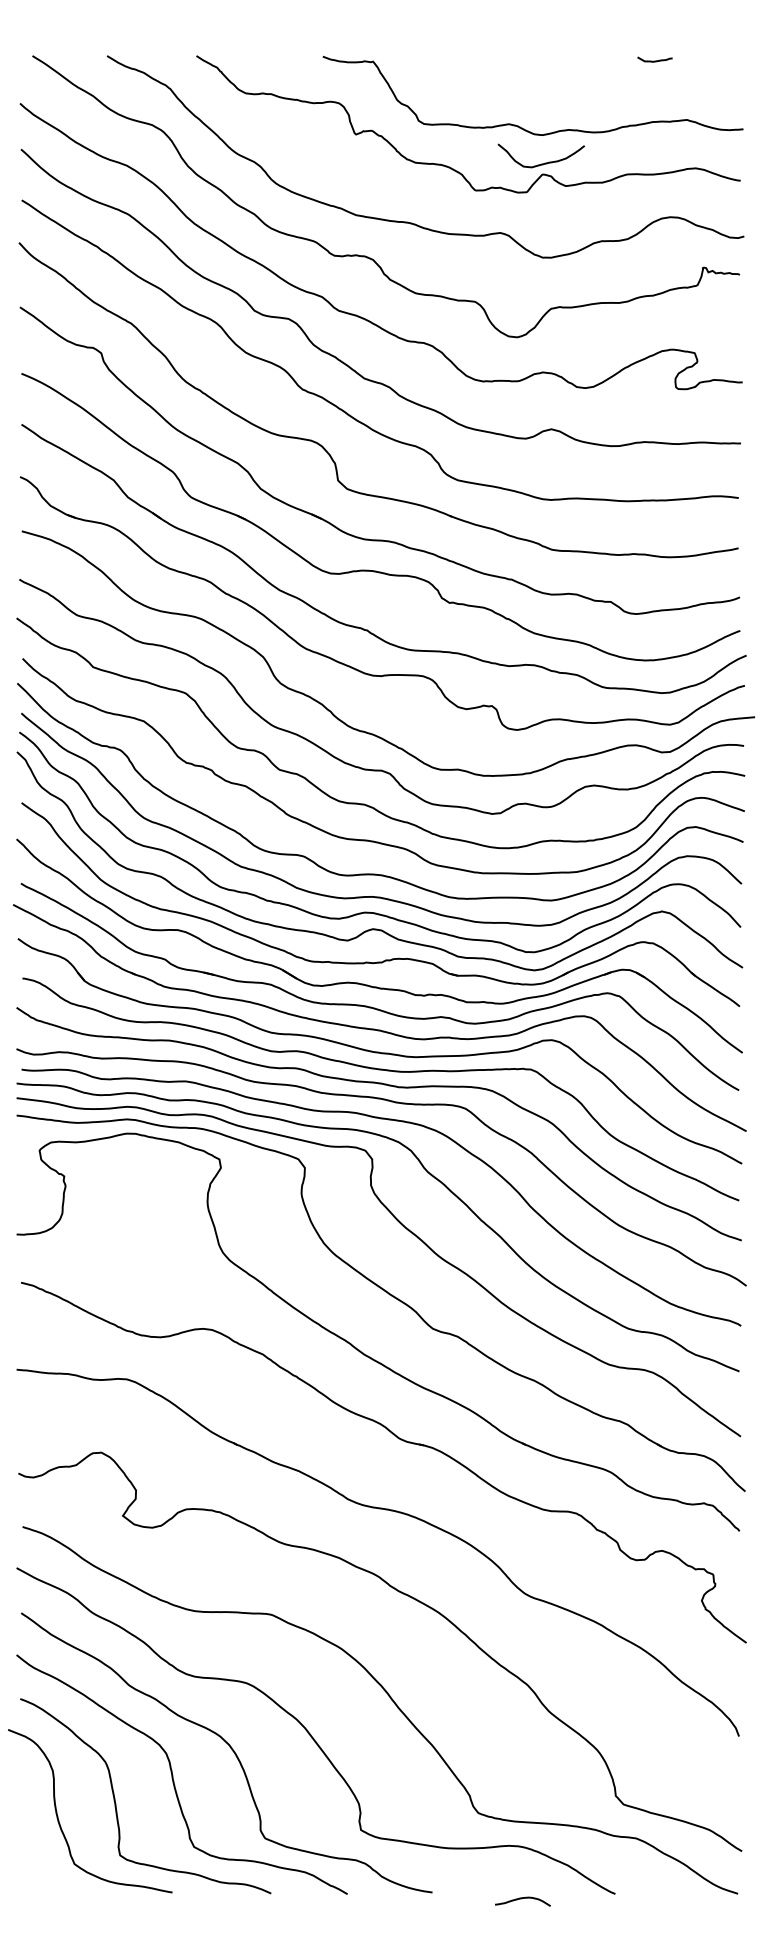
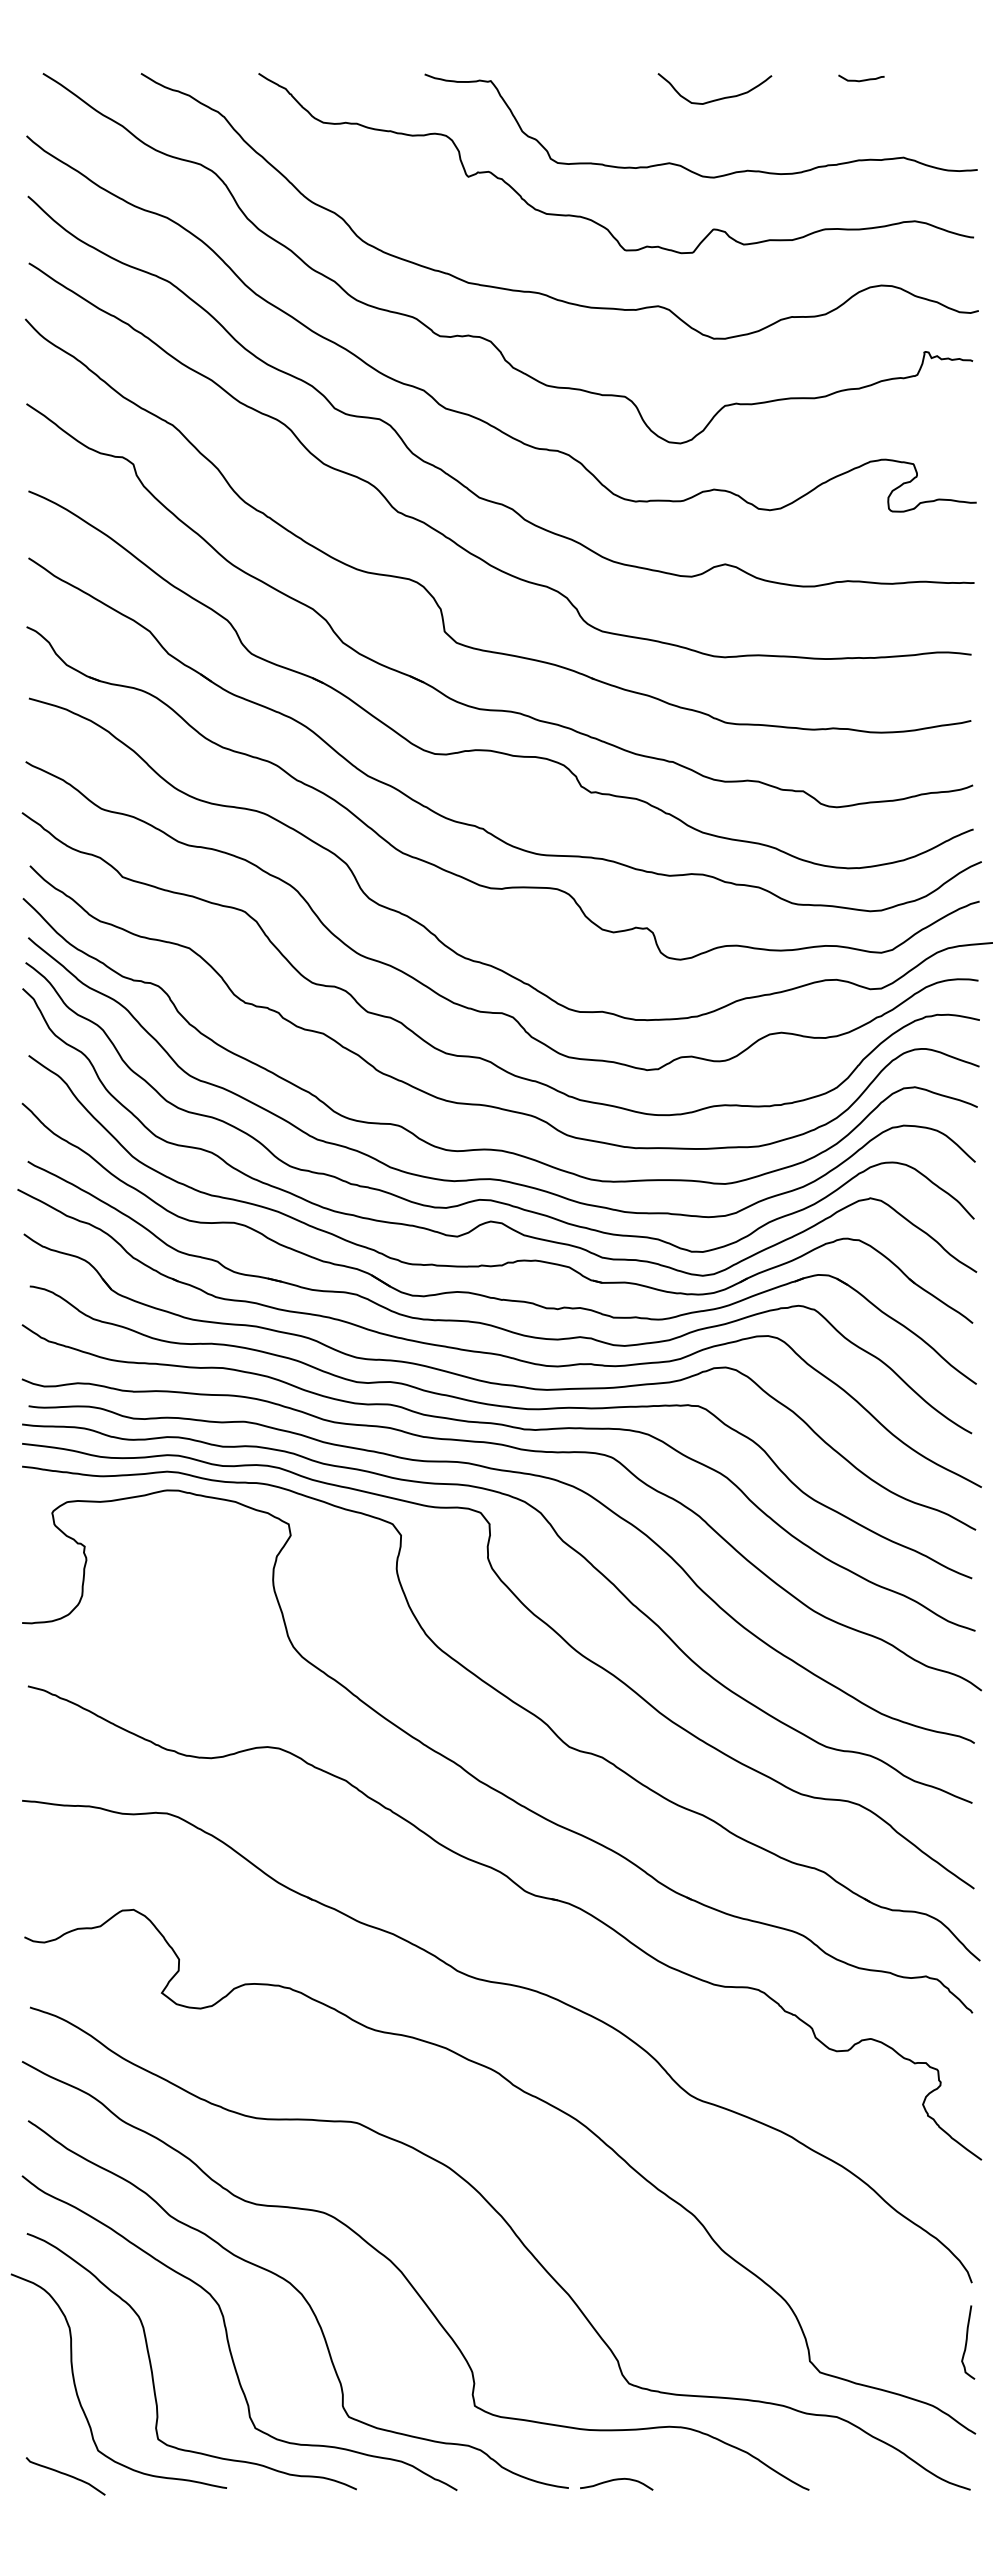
curve: (544, 163) -> (718, 98), moved
curve: (735, 1781) -> (967, 2342), added
curve: (49, 1882) -> (65, 2475), added
curve: (522, 1898) -> (616, 2480), moved

